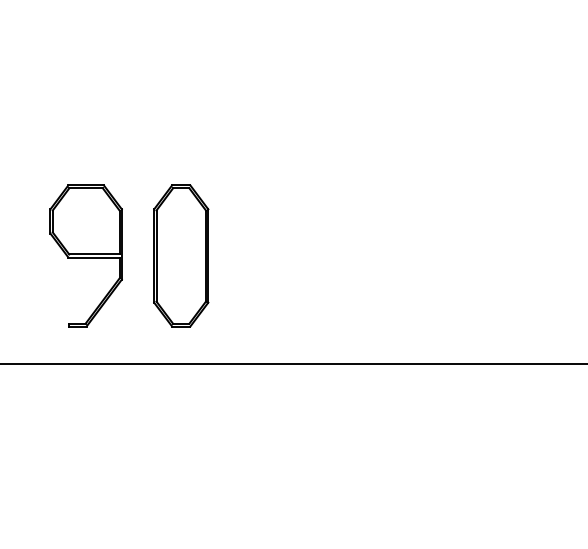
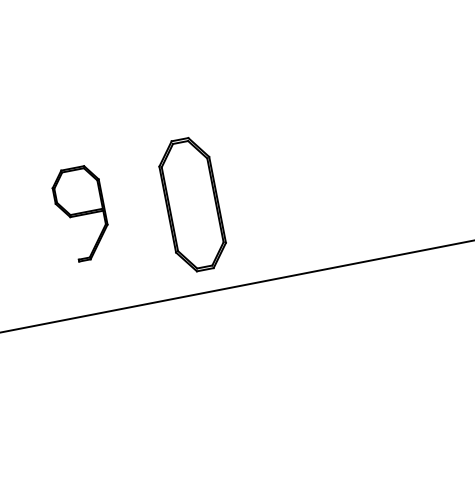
part: (85, 255) -> (80, 213), size x0.7
part: (181, 255) -> (192, 204), moved

